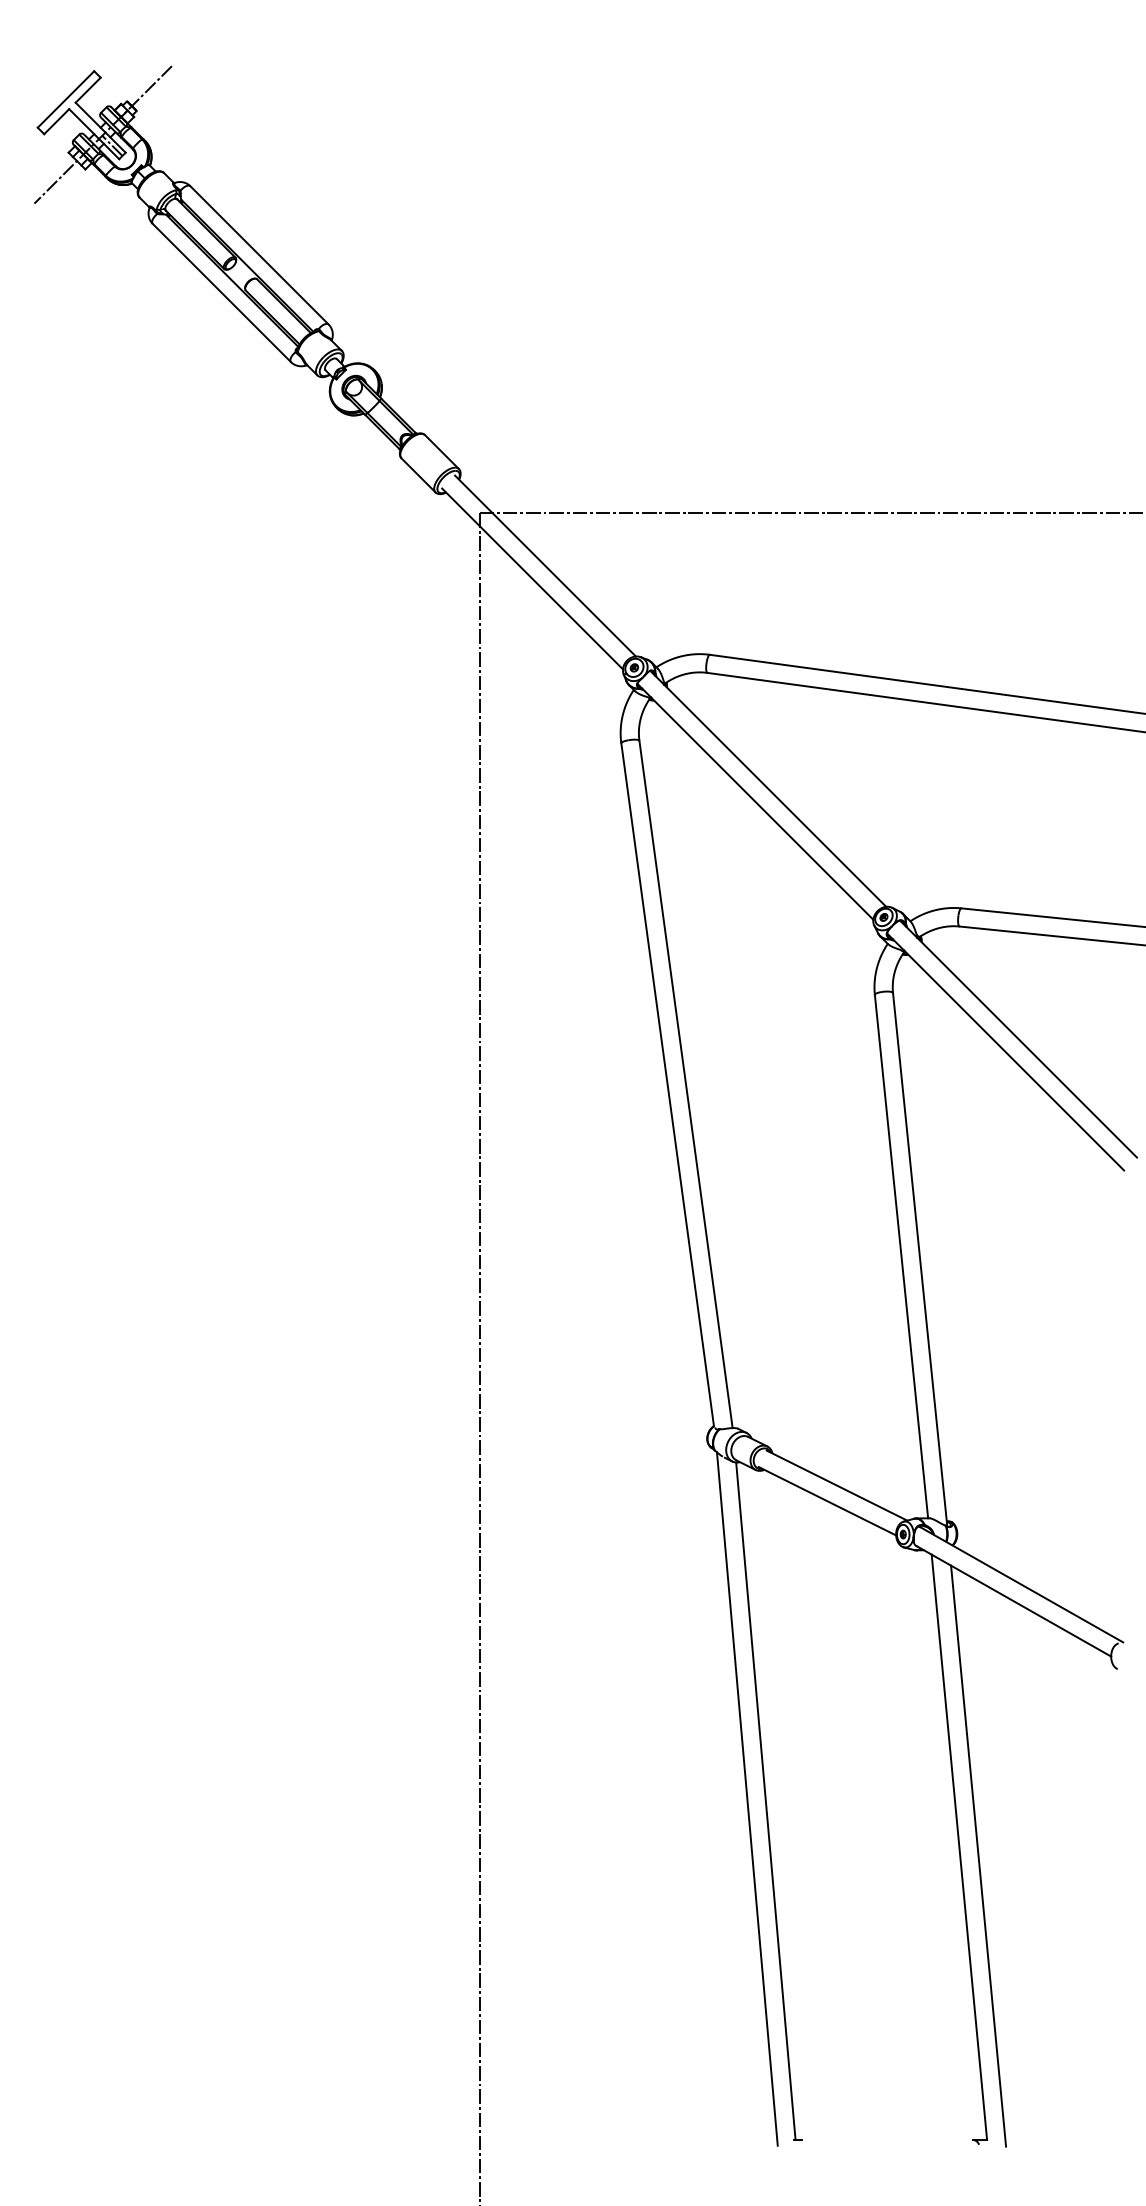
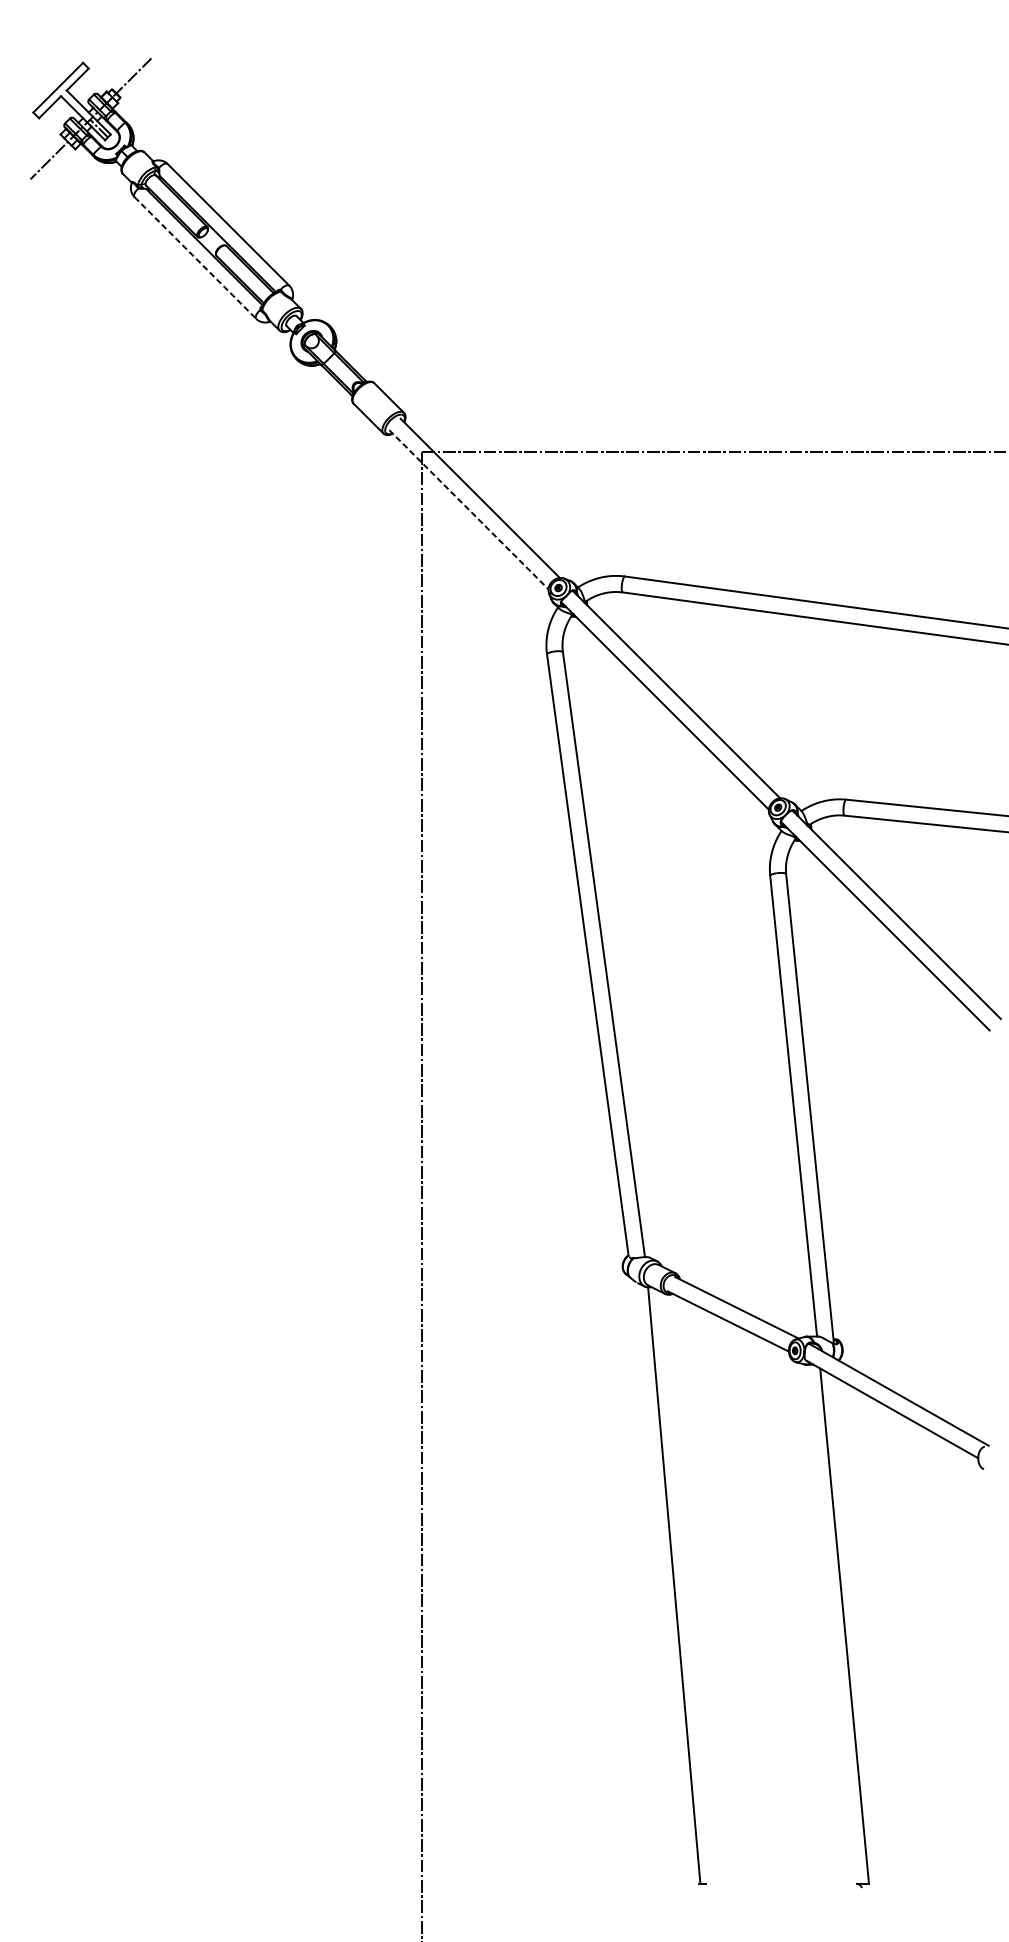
line: (221, 292) -> (195, 257), solid -> dashed
line: (532, 579) -> (468, 510), solid -> dashed
line: (746, 1798) -> (657, 1583), removed
line: (978, 1855) -> (861, 1633), removed

